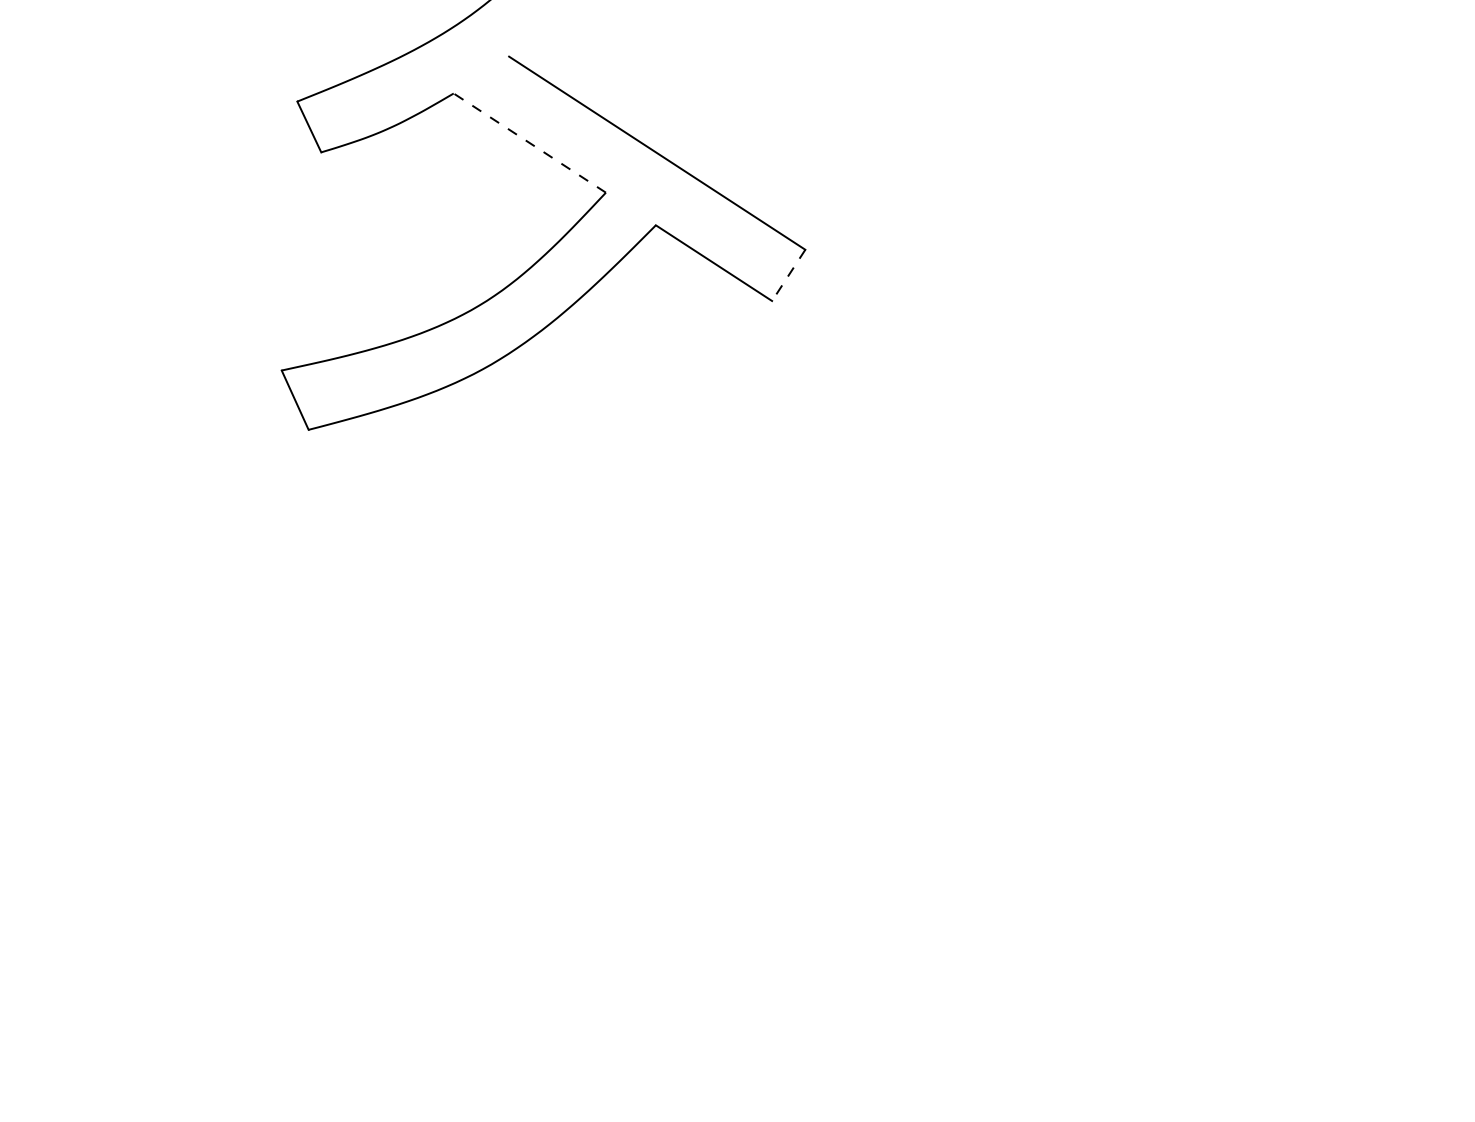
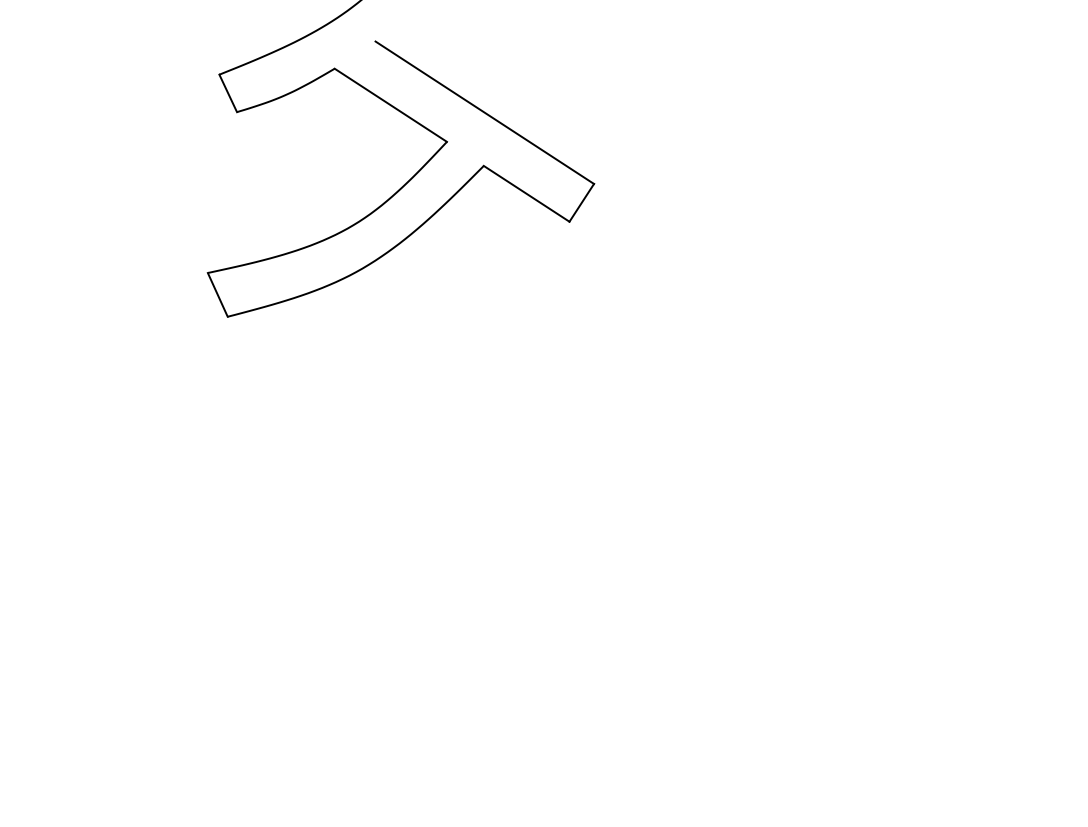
line: (529, 143) -> (390, 105), dashed -> solid
line: (788, 275) -> (581, 202), dashed -> solid

